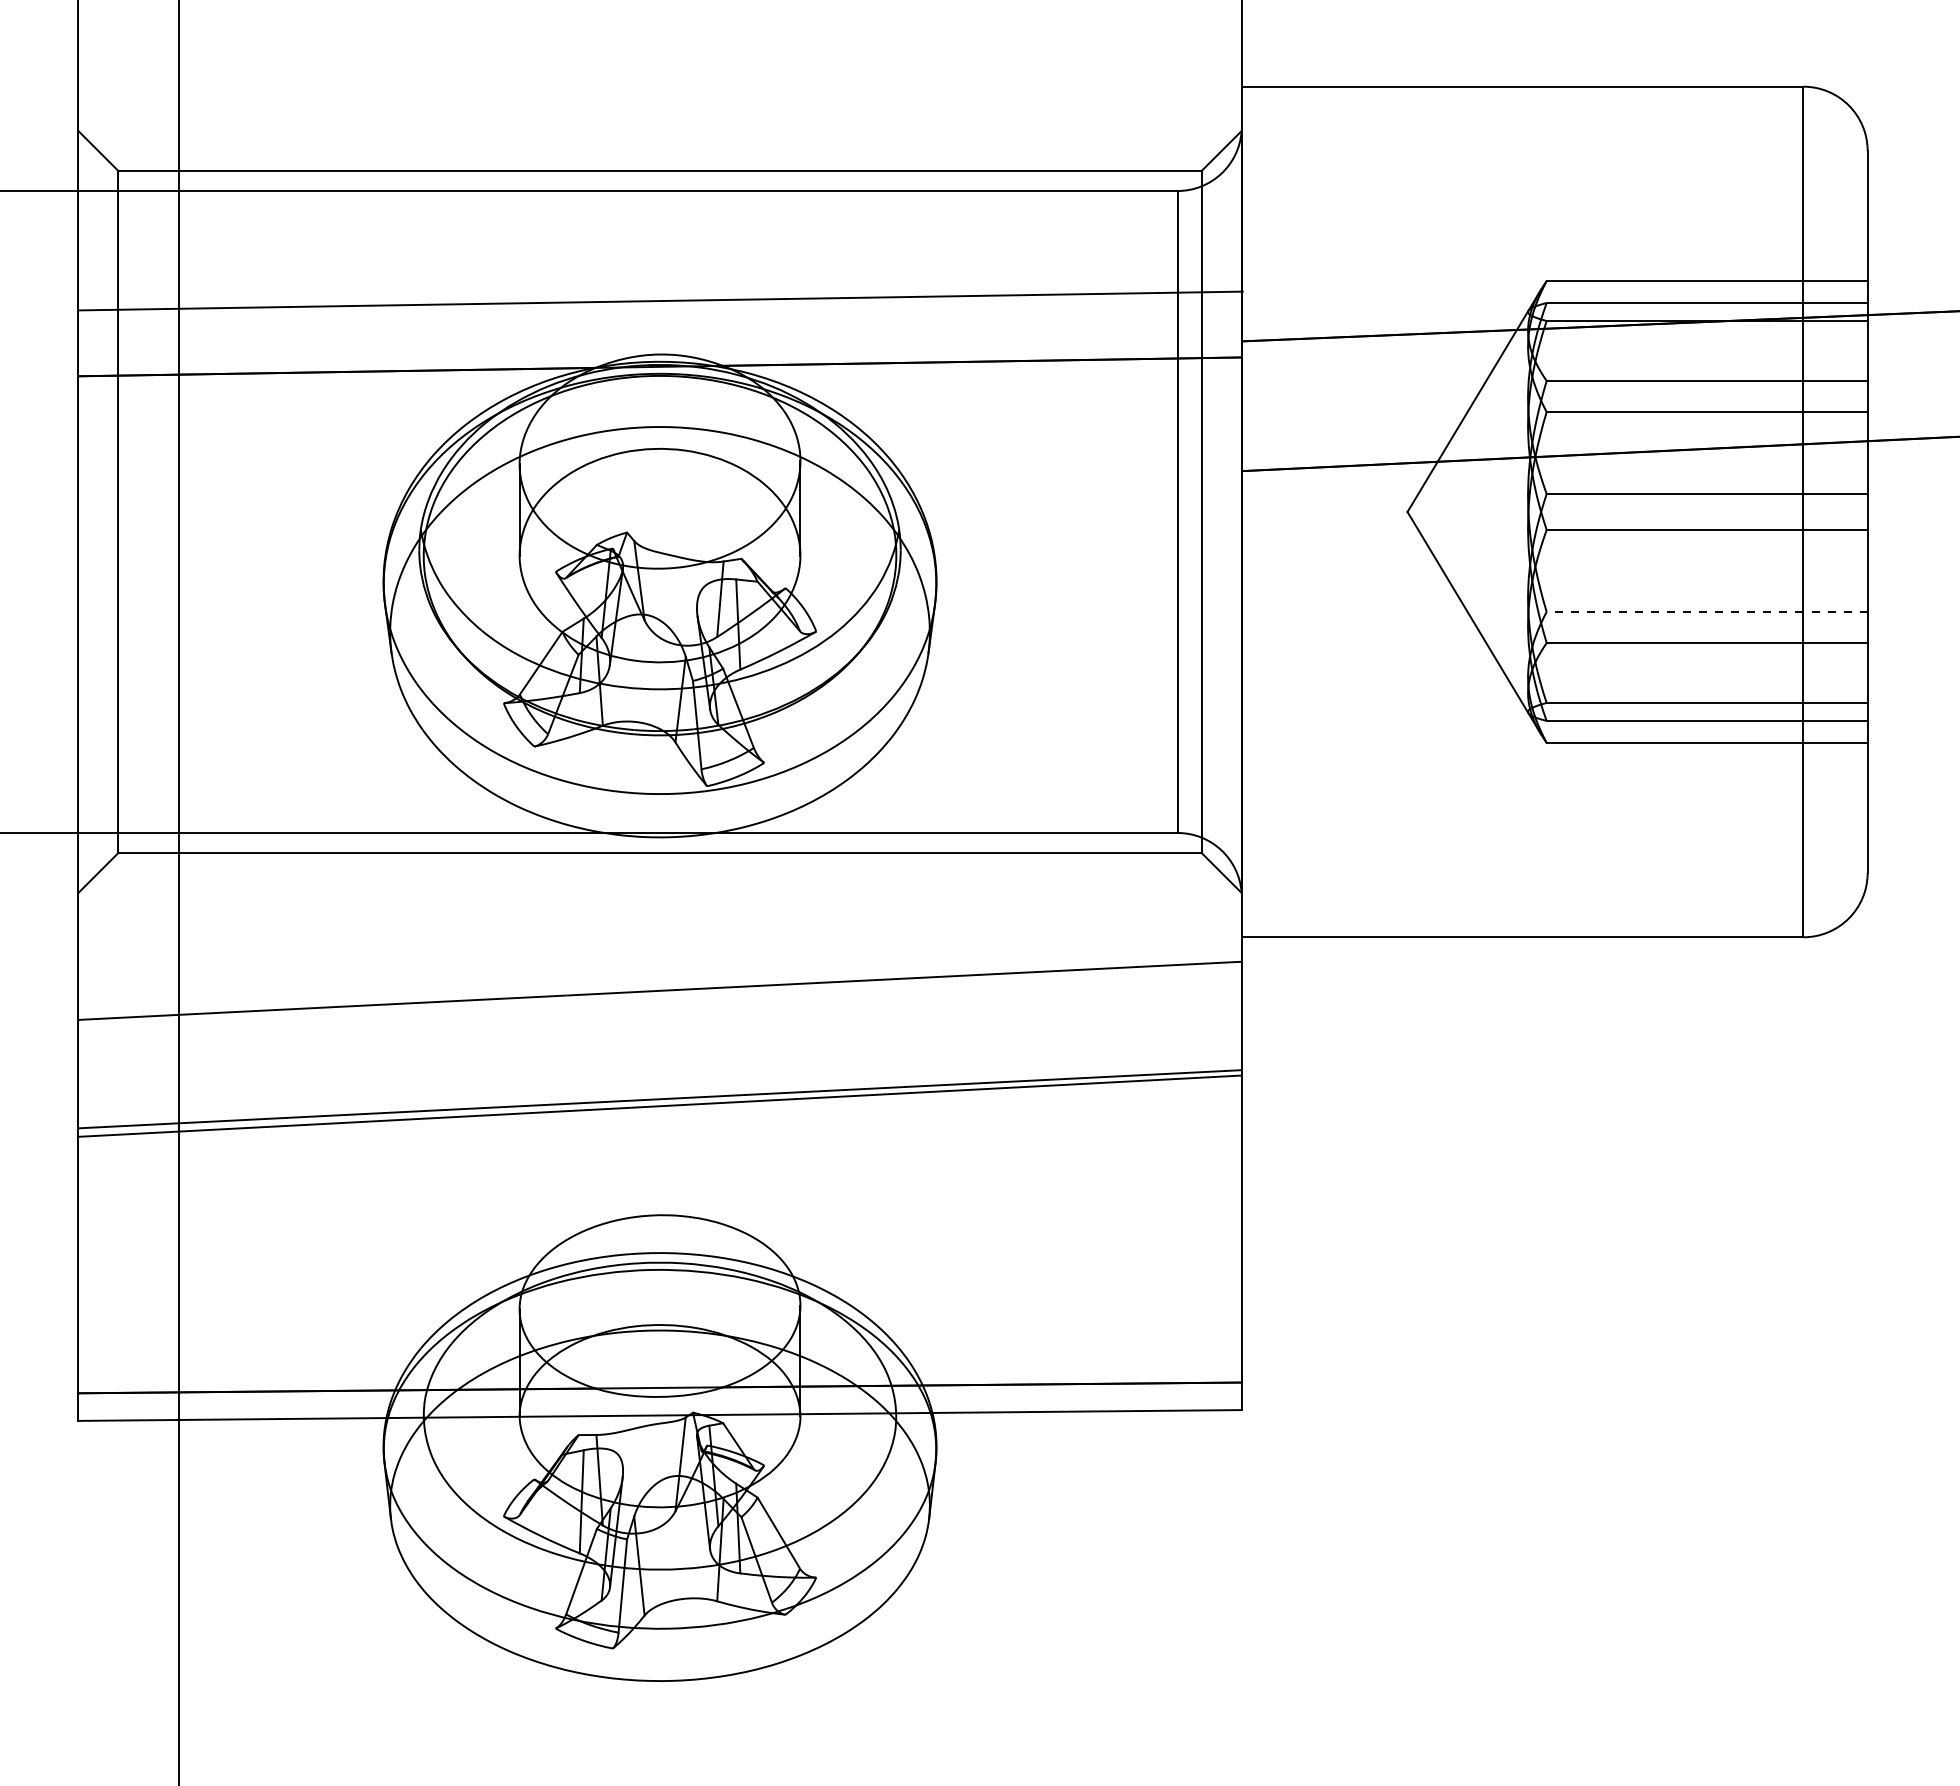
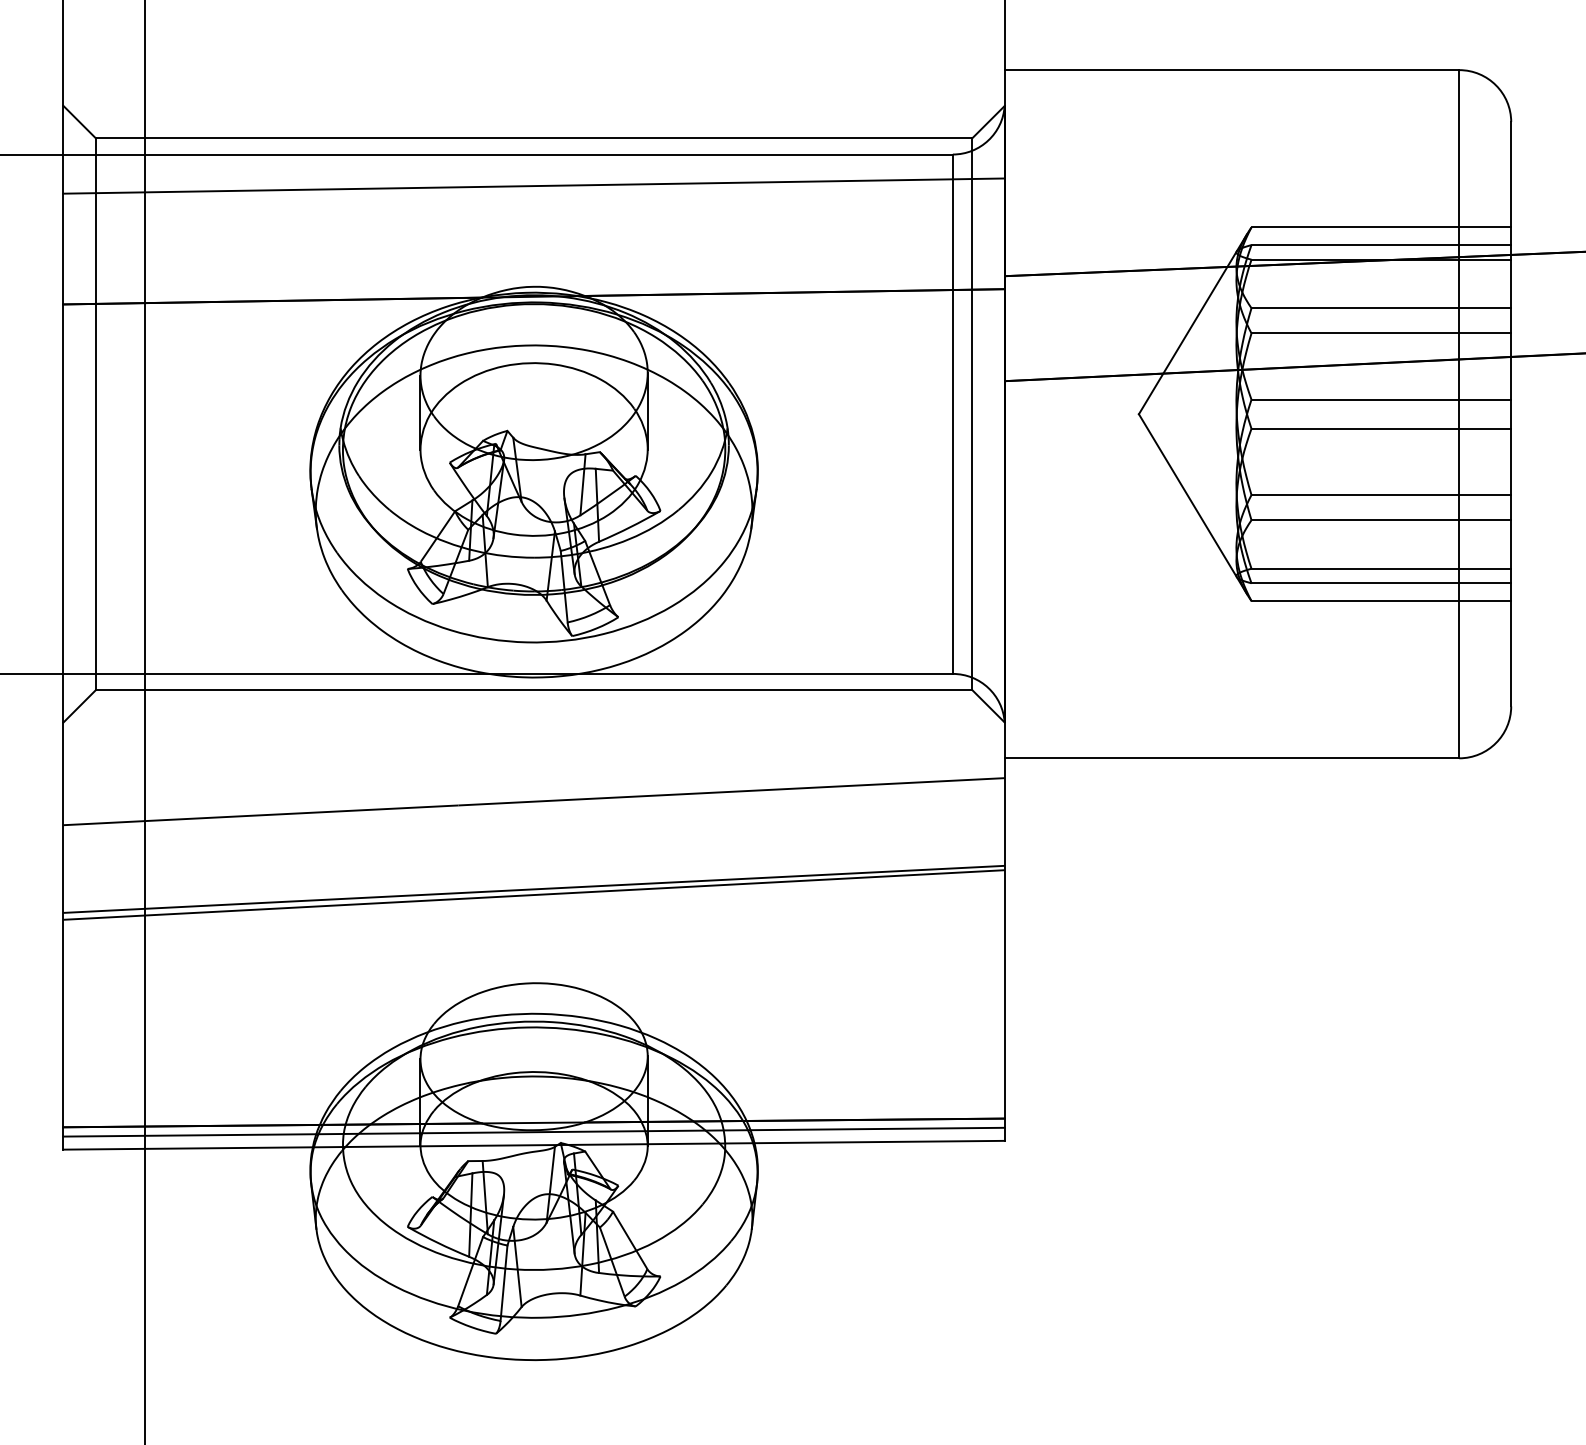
line: (660, 300) -> (533, 185), moved
line: (1706, 611) -> (1380, 494), dashed -> solid
line: (659, 1398) -> (533, 1131), added

